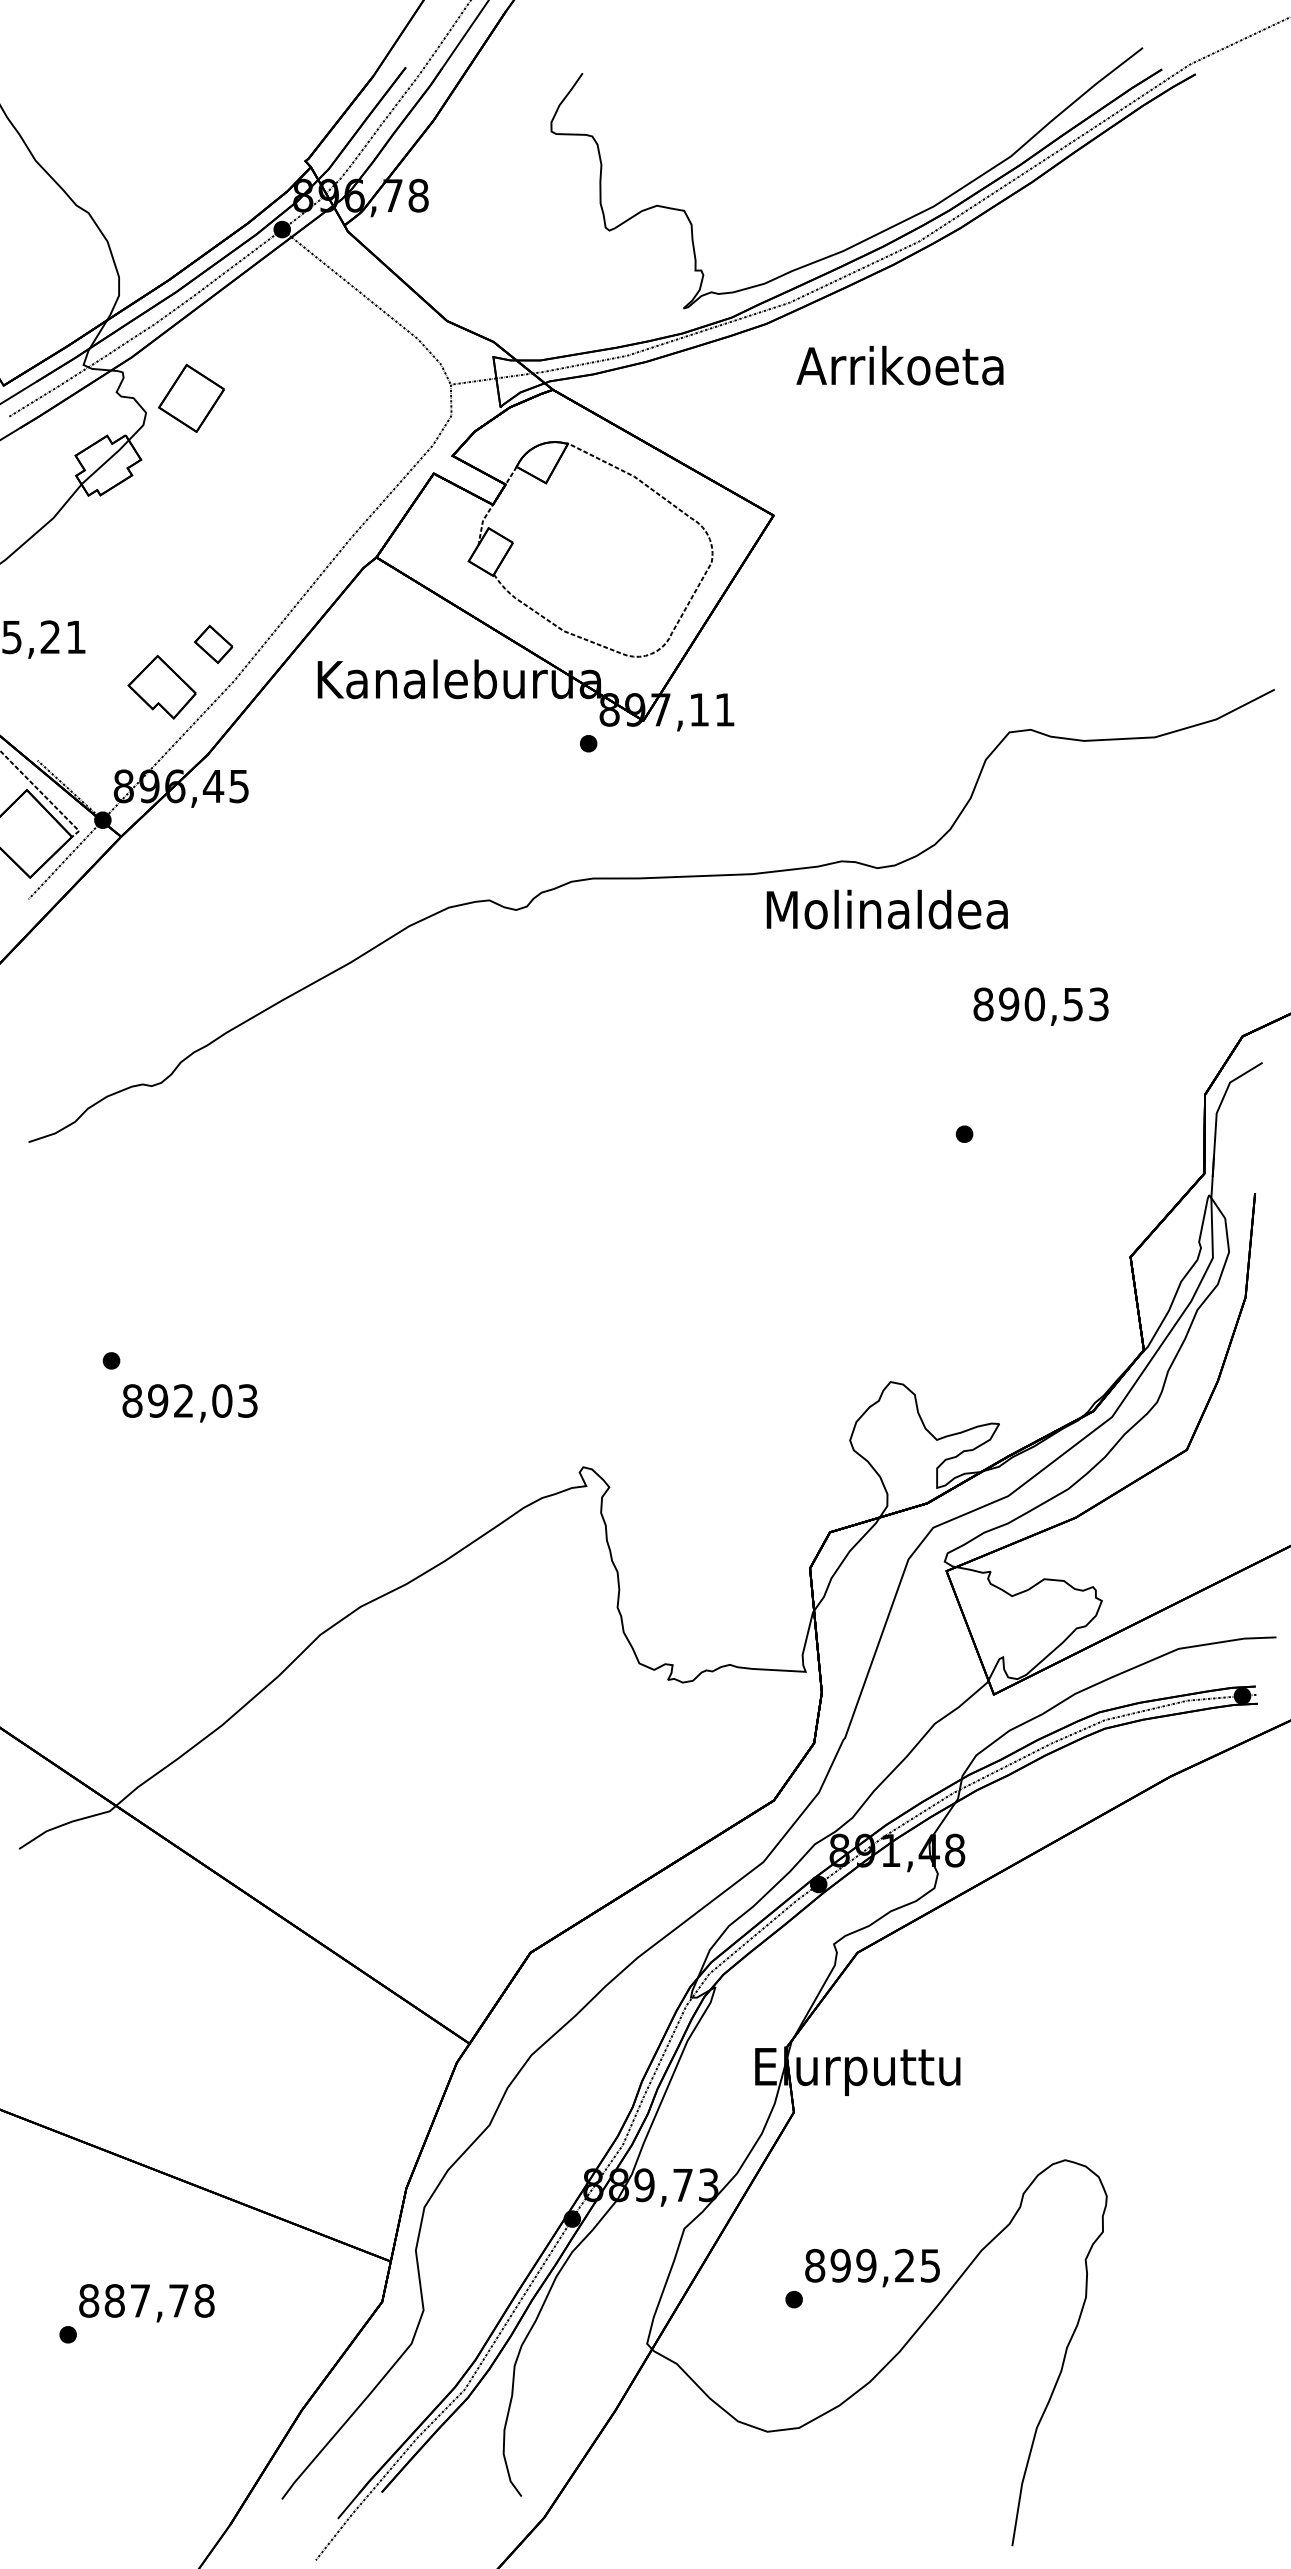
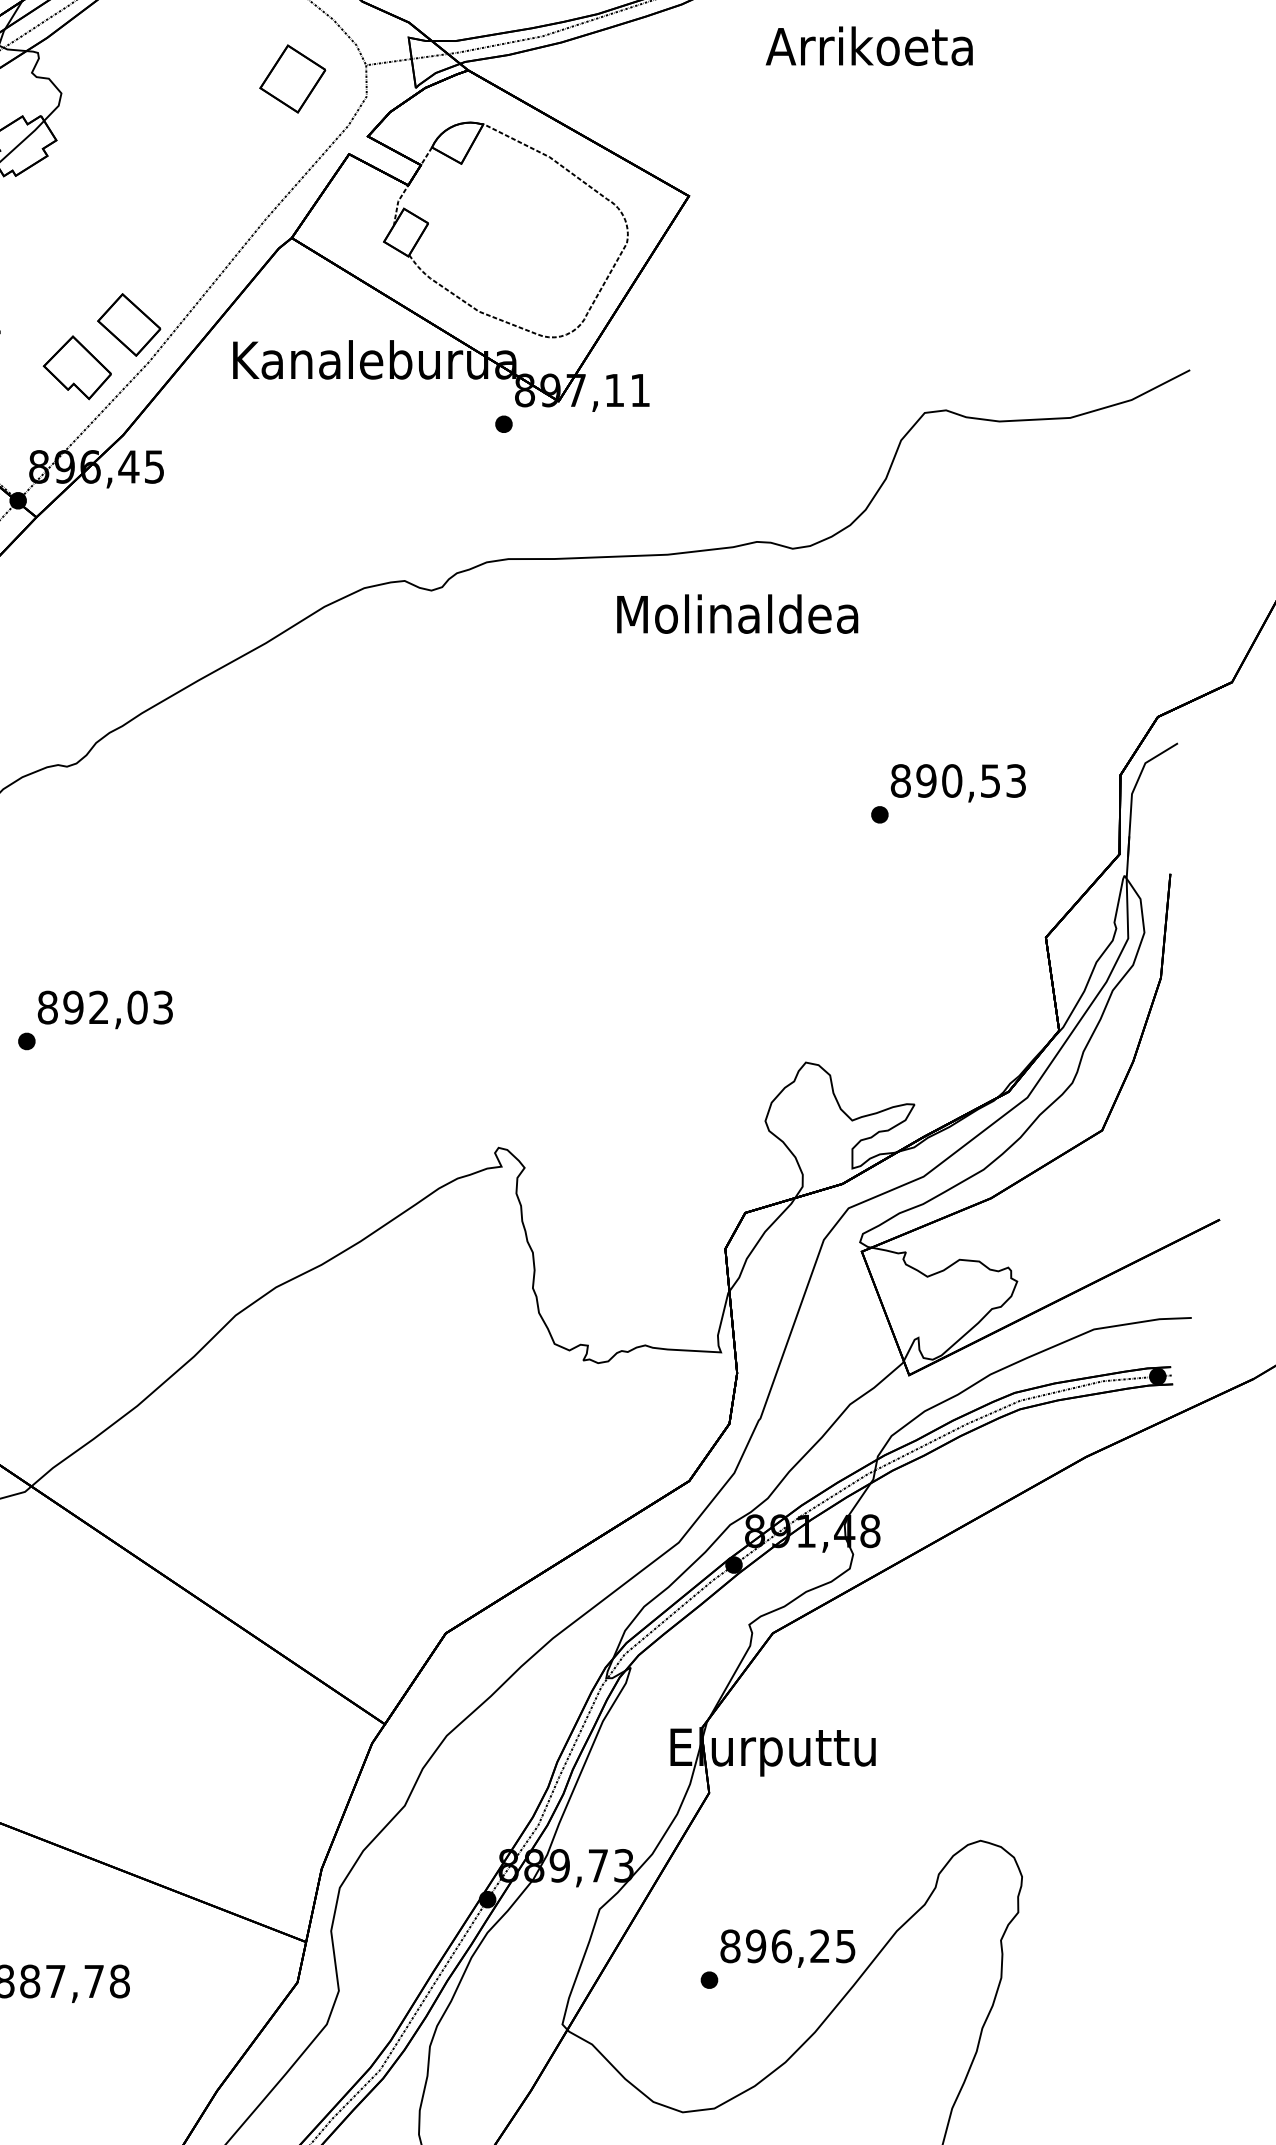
text: (899, 365) -> (868, 46), moved
part: (191, 397) -> (292, 78), moved
part: (213, 644) -> (128, 325), size x1.67
text: (886, 909) -> (736, 614), moved
text: (1040, 1006) -> (957, 783), moved
text: (189, 1403) -> (104, 1010), moved
text: (866, 2265) -> (781, 1946), 899,25 -> 896,25

